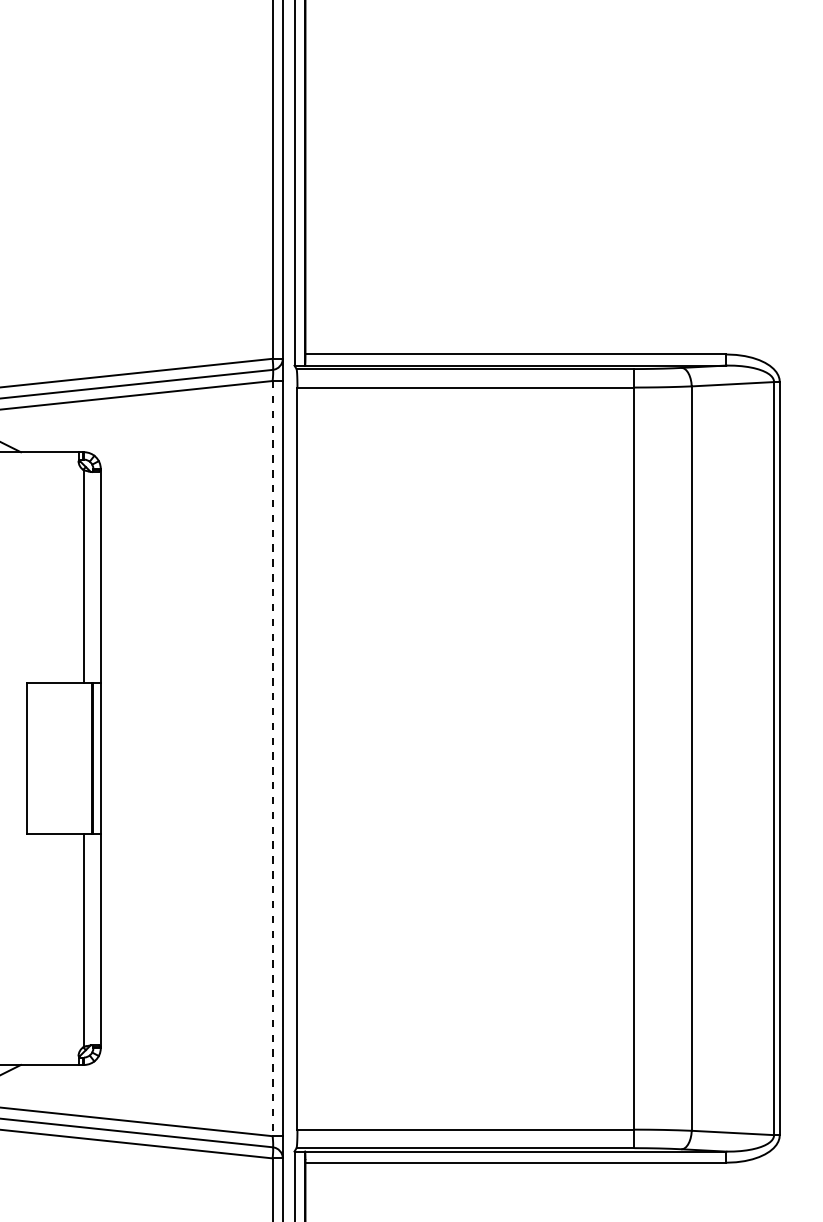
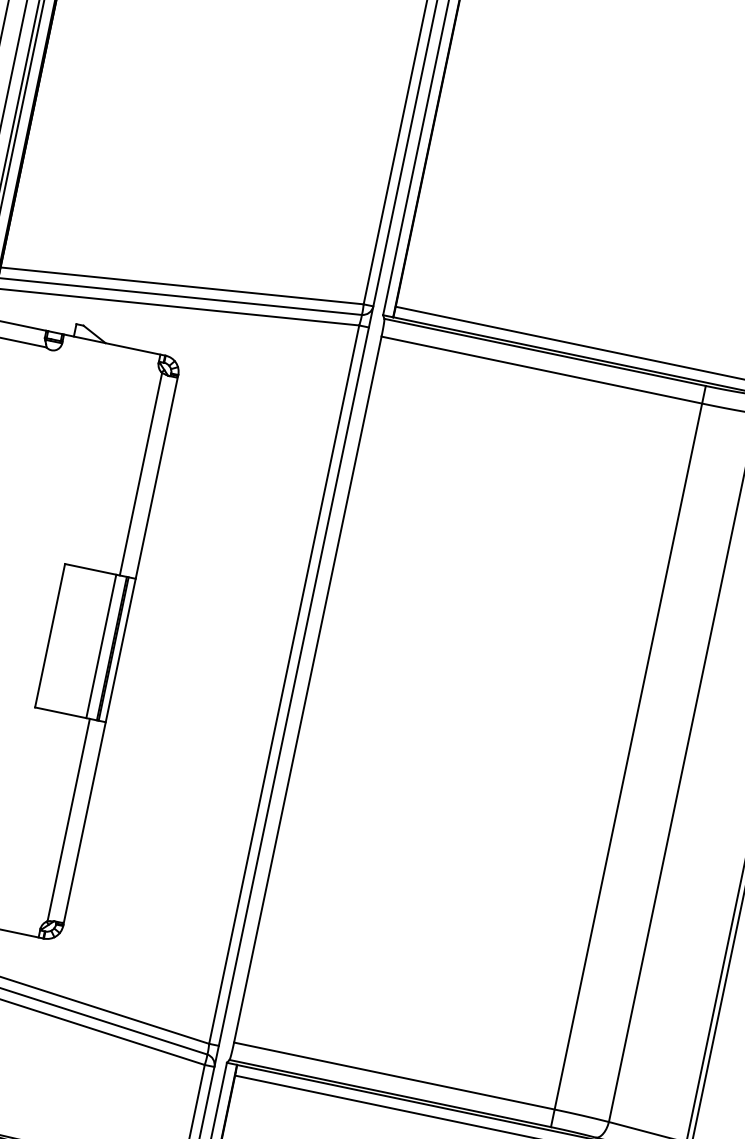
line: (80, 758) -> (101, 646), added
line: (272, 758) -> (284, 684), dashed -> solid

